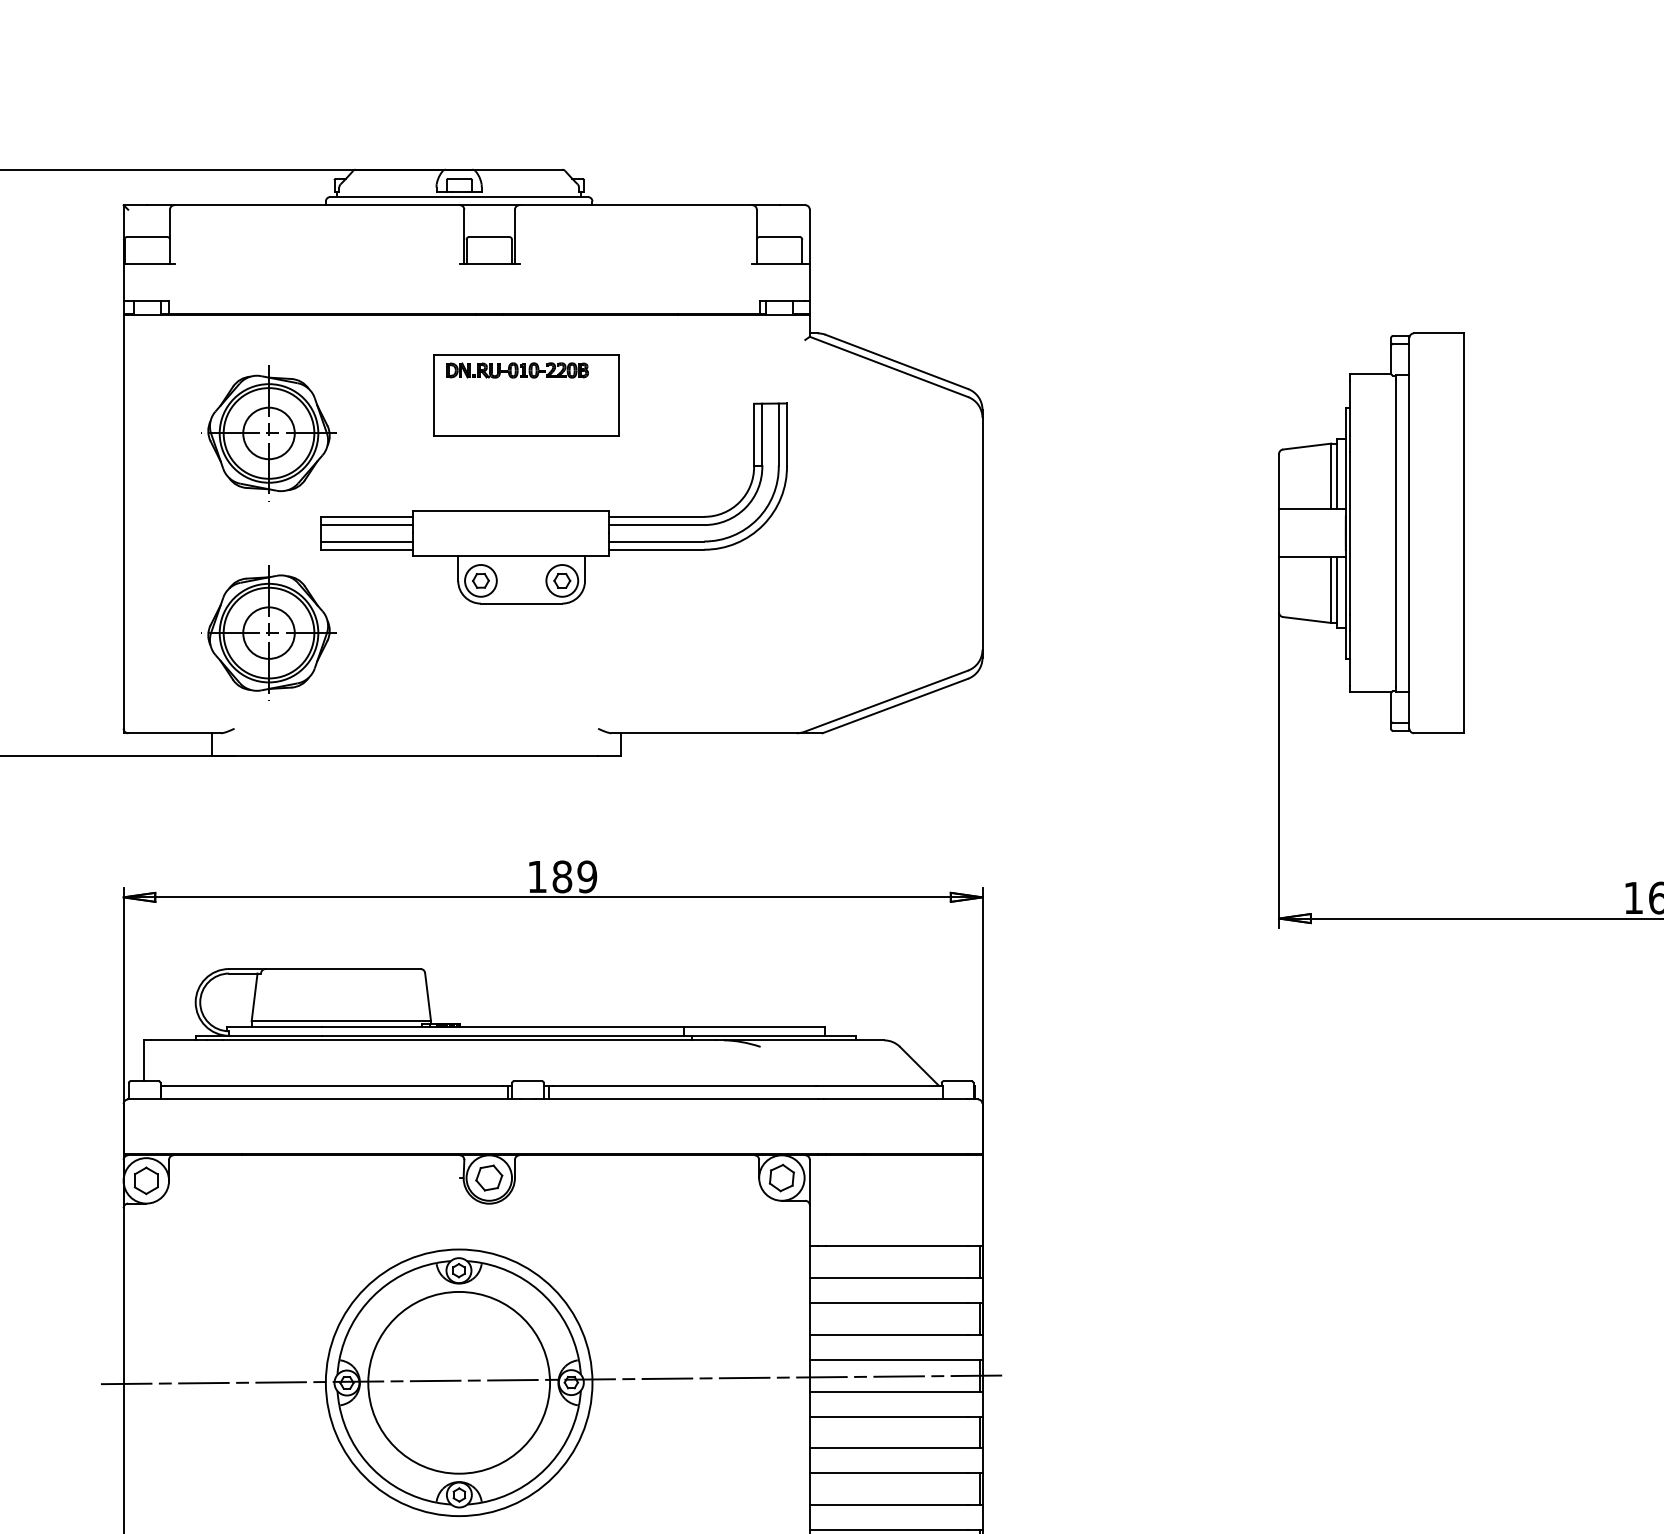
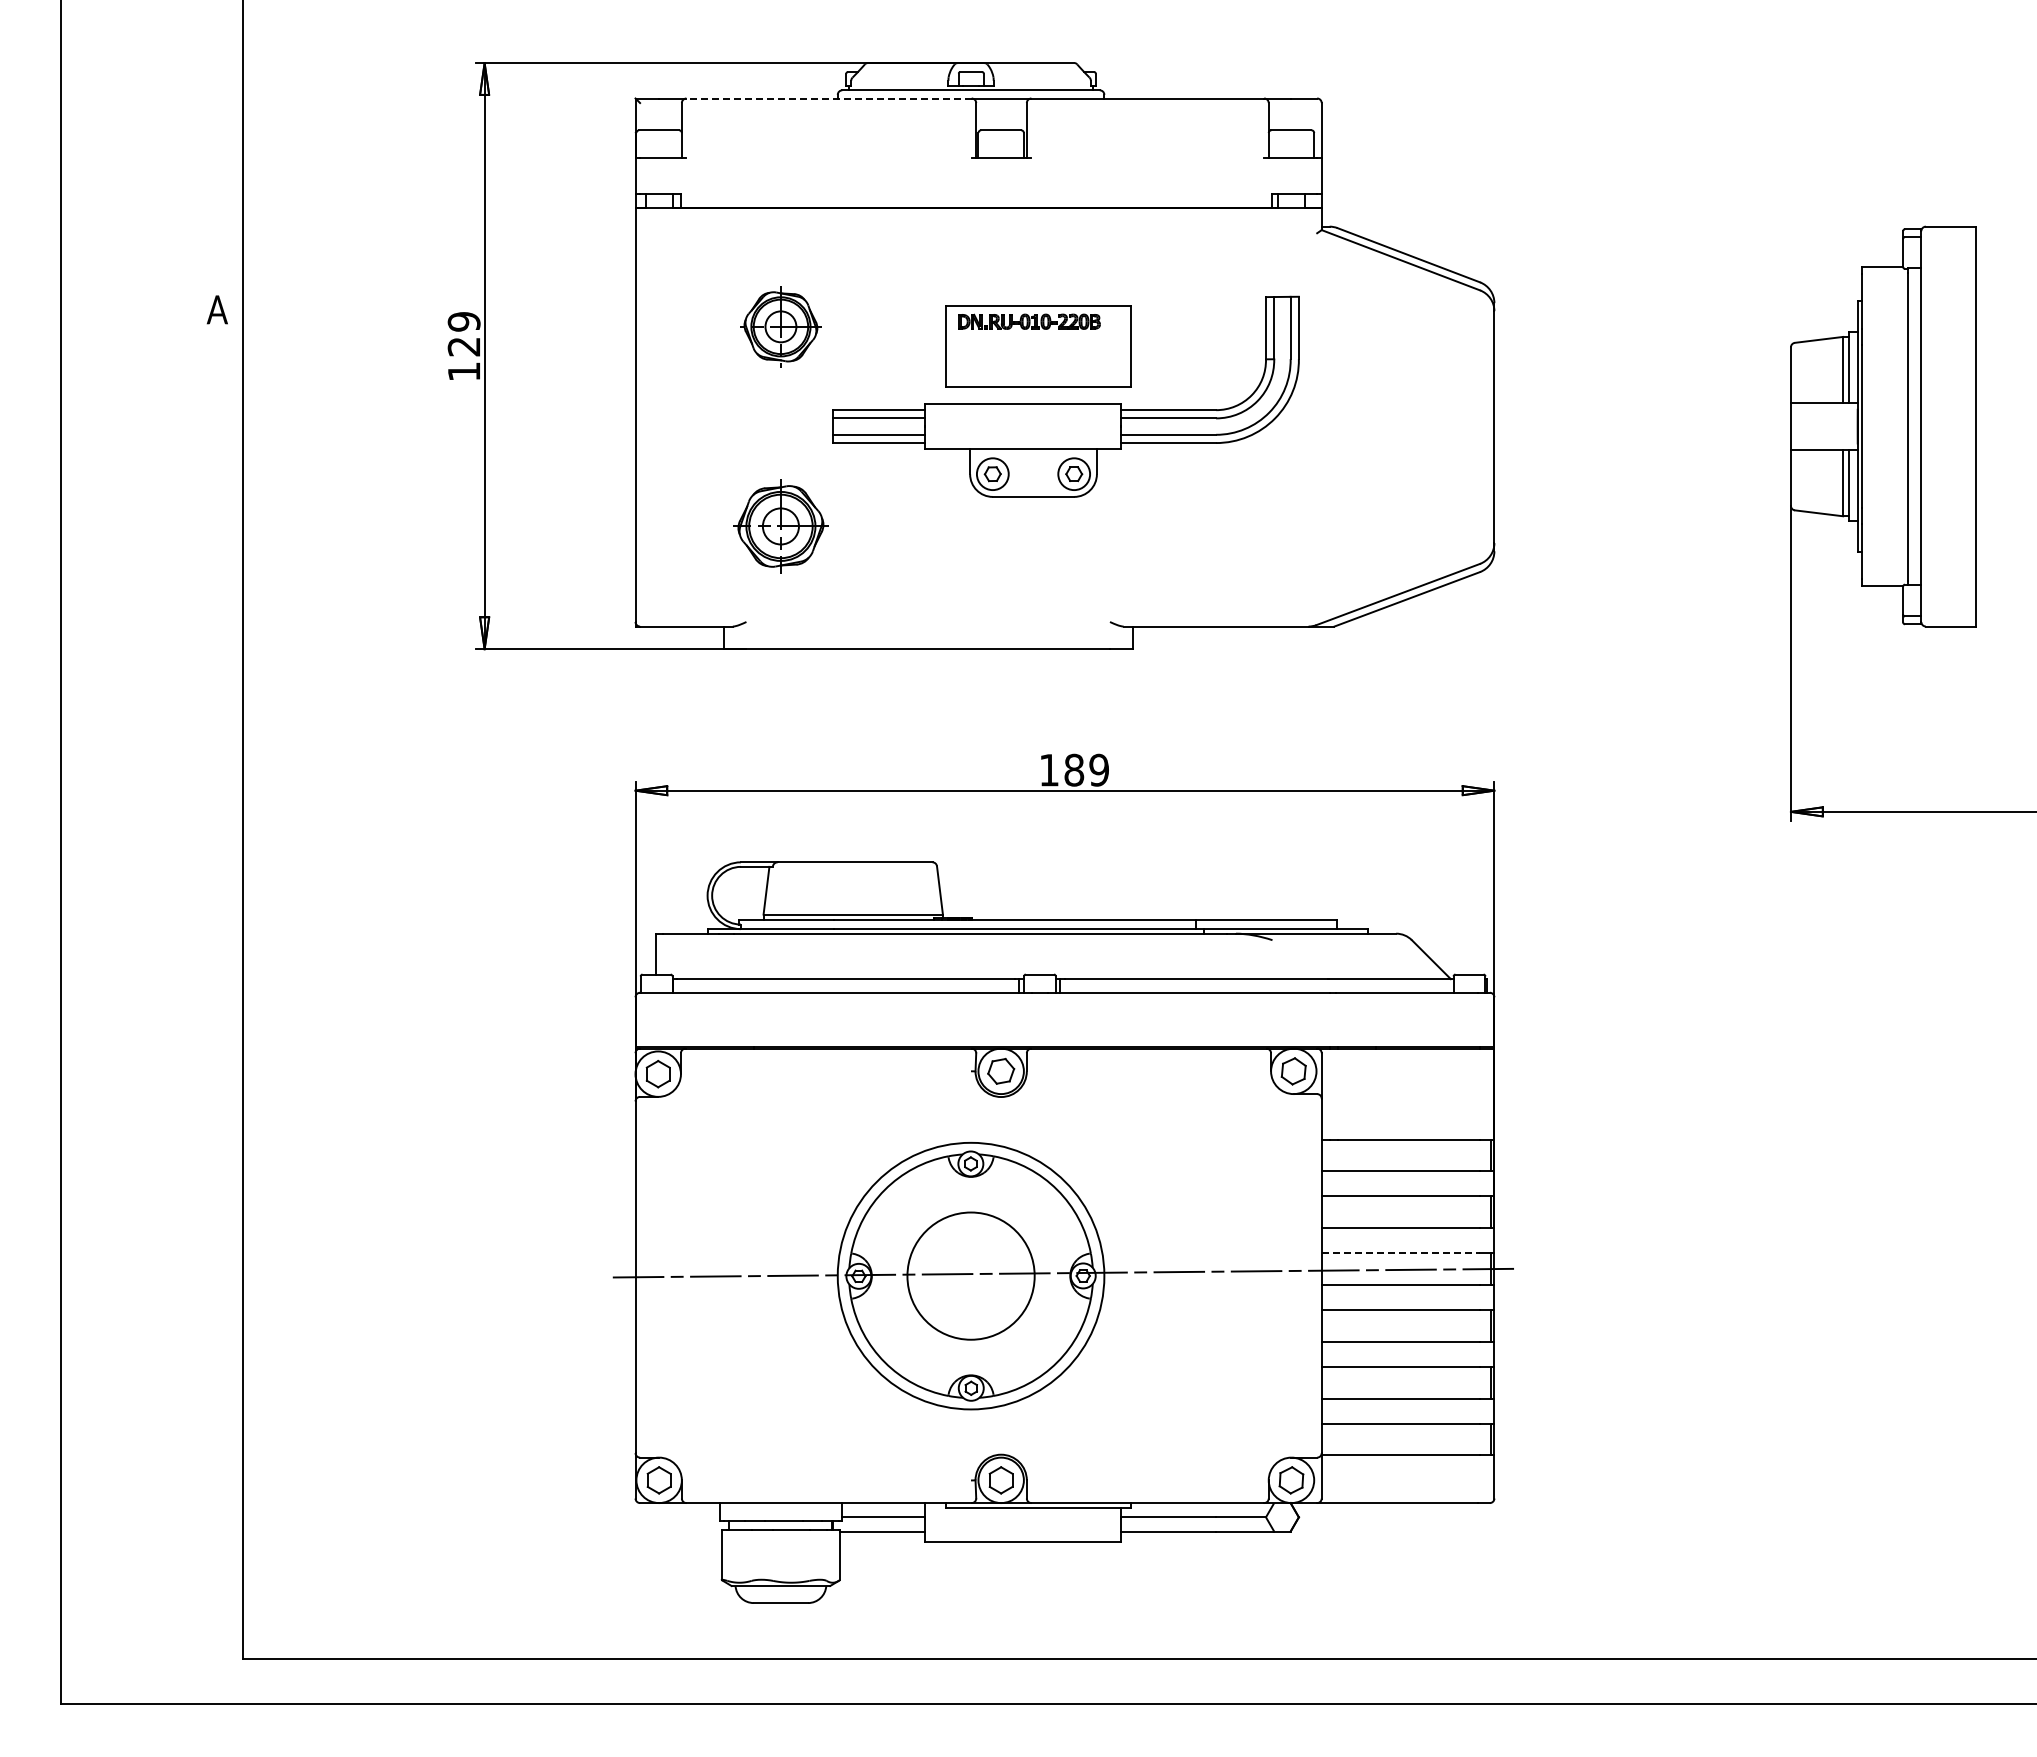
line: (317, 205) -> (829, 98), solid -> dashed
part: (526, 395) -> (1038, 346), moved
part: (268, 433) -> (780, 326), size x0.6
part: (268, 633) -> (780, 526), size x0.7
line: (889, 1360) -> (1401, 1253), solid -> dashed
circle: (458, 1383) -> (970, 1276), size x0.7

